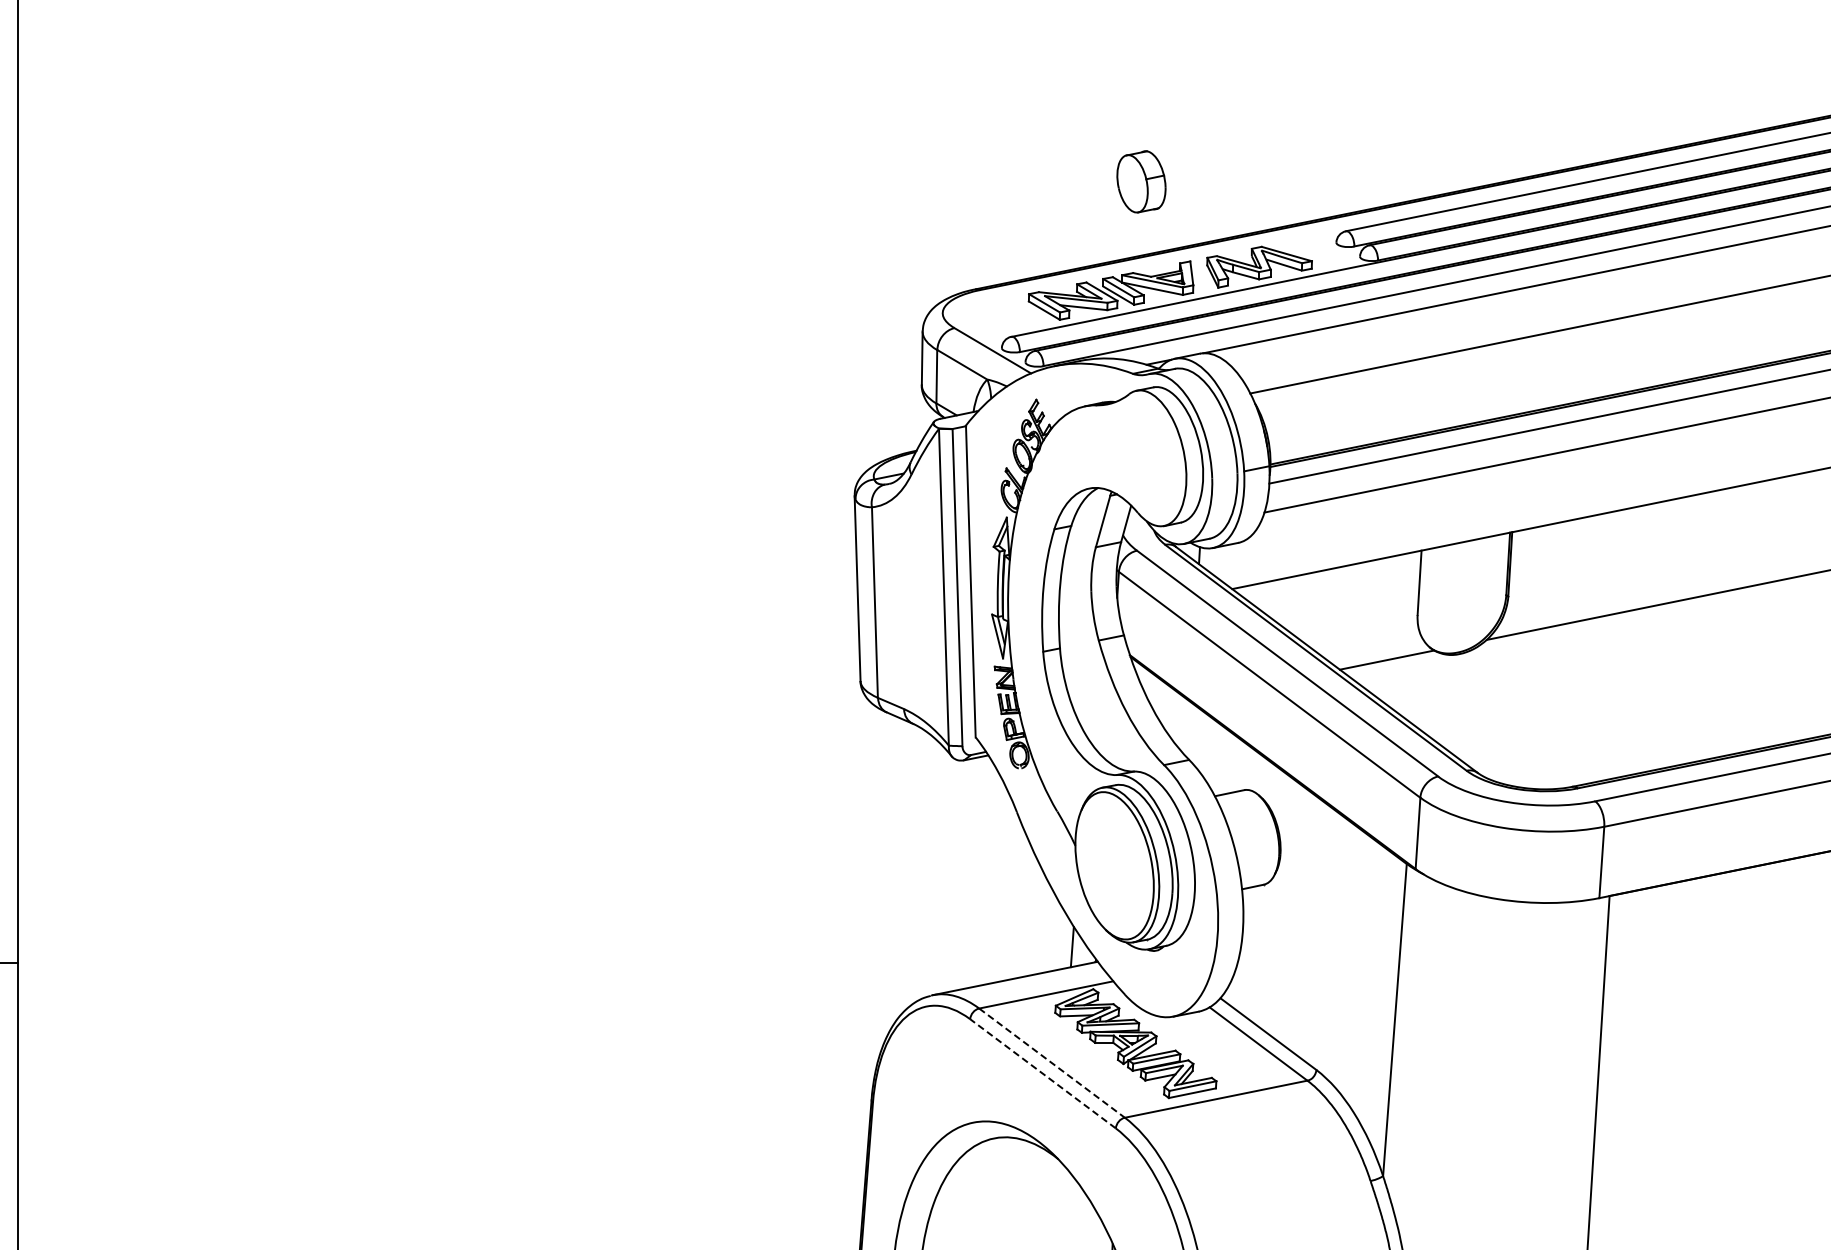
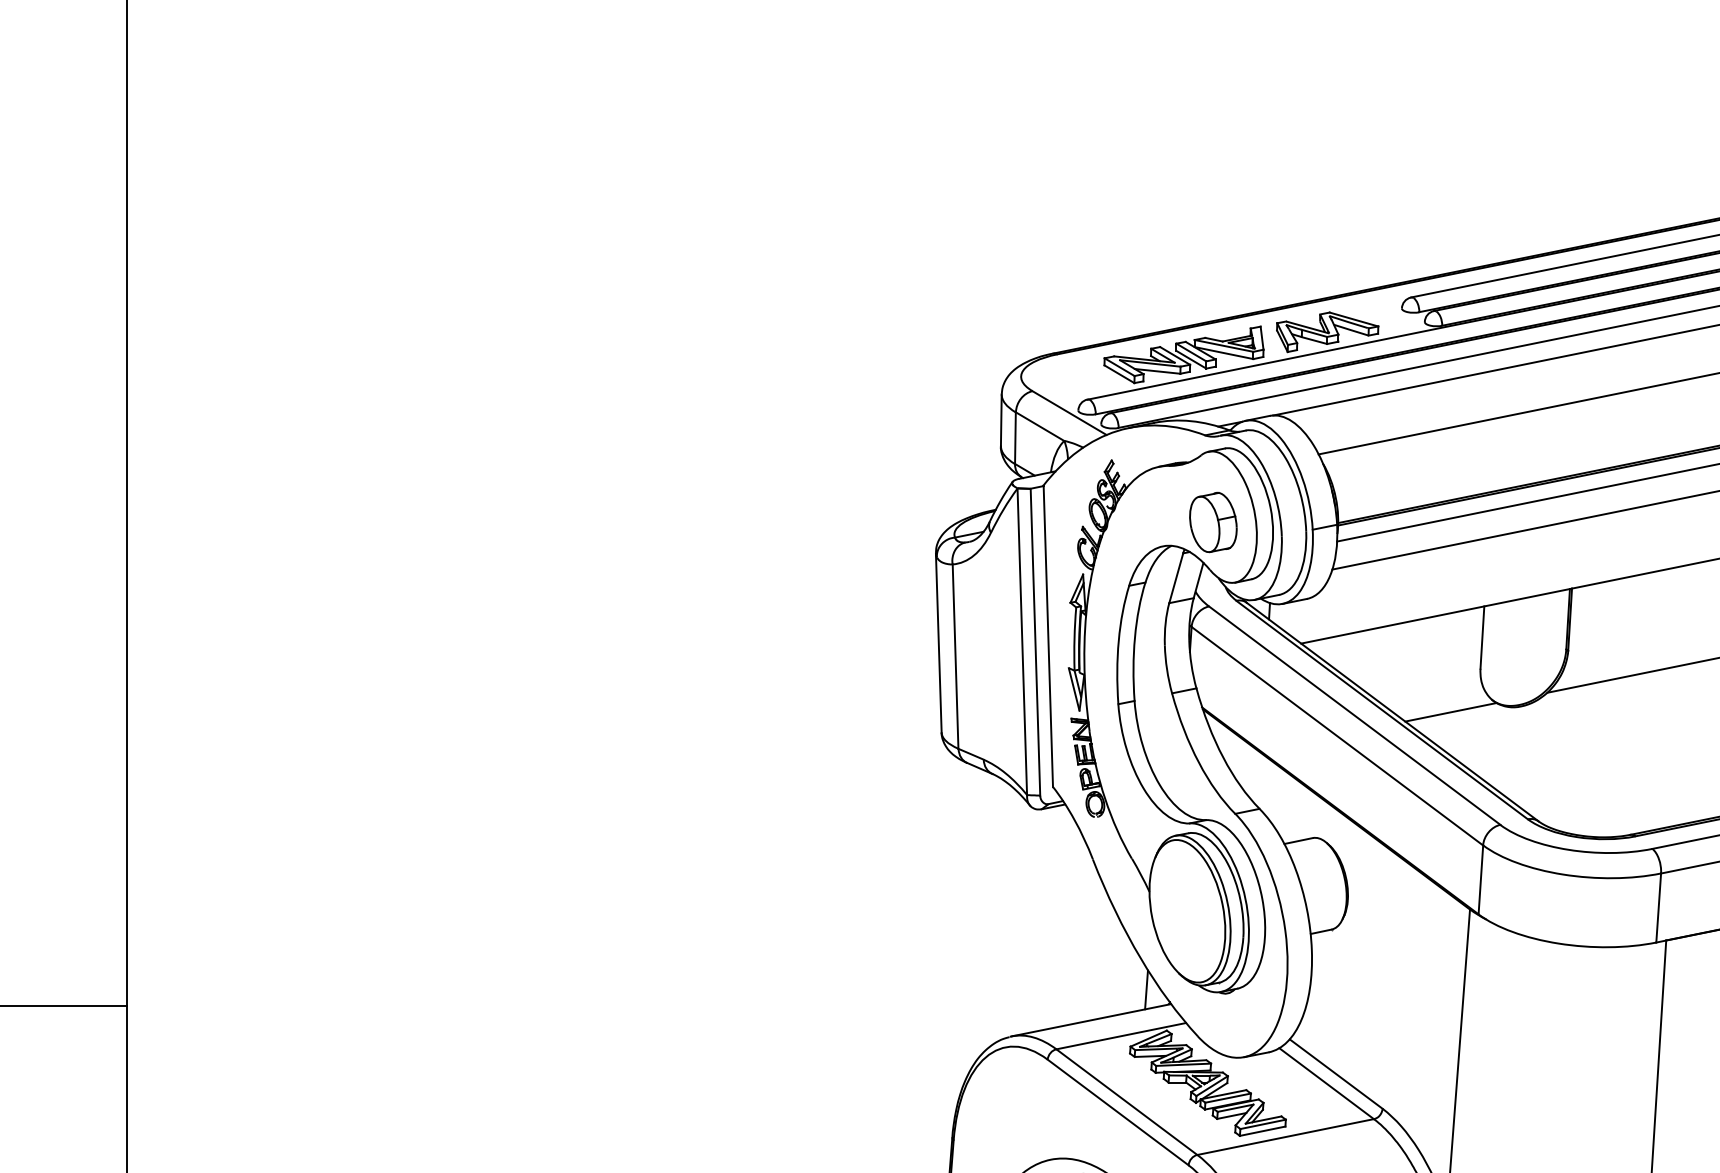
part: (1141, 181) -> (1213, 522), moved
line: (1052, 1063) -> (1127, 1102), dashed -> solid
line: (1042, 1073) -> (1117, 1112), dashed -> solid

